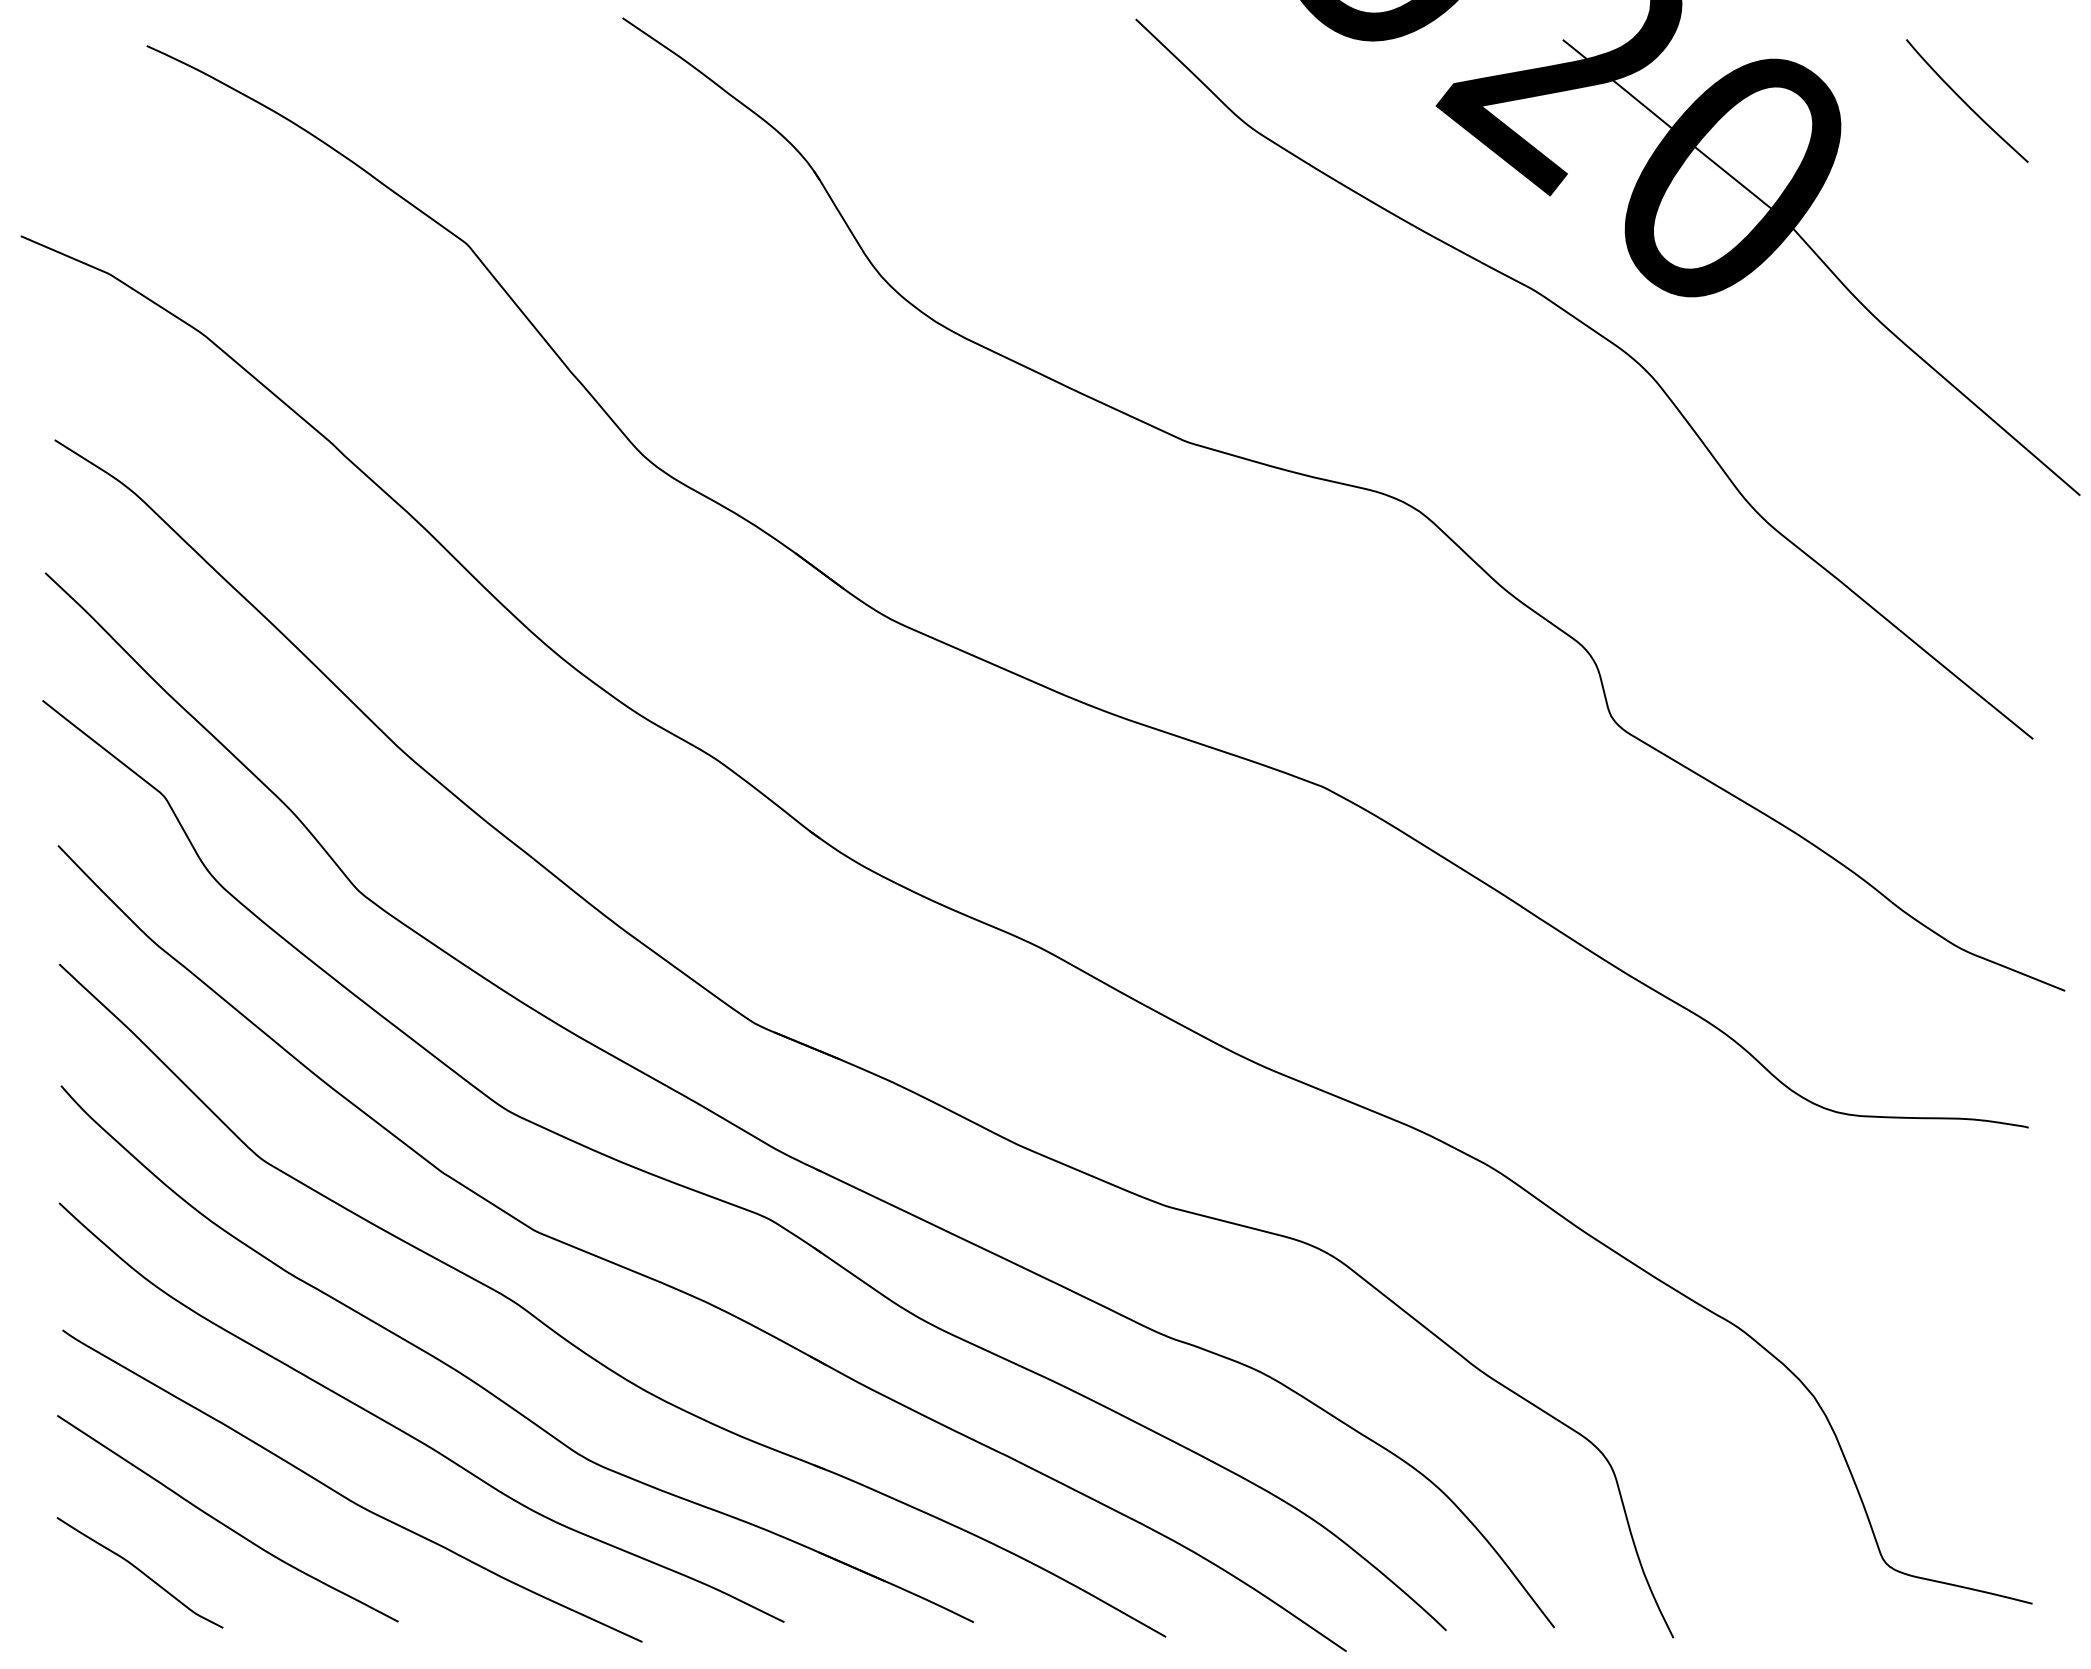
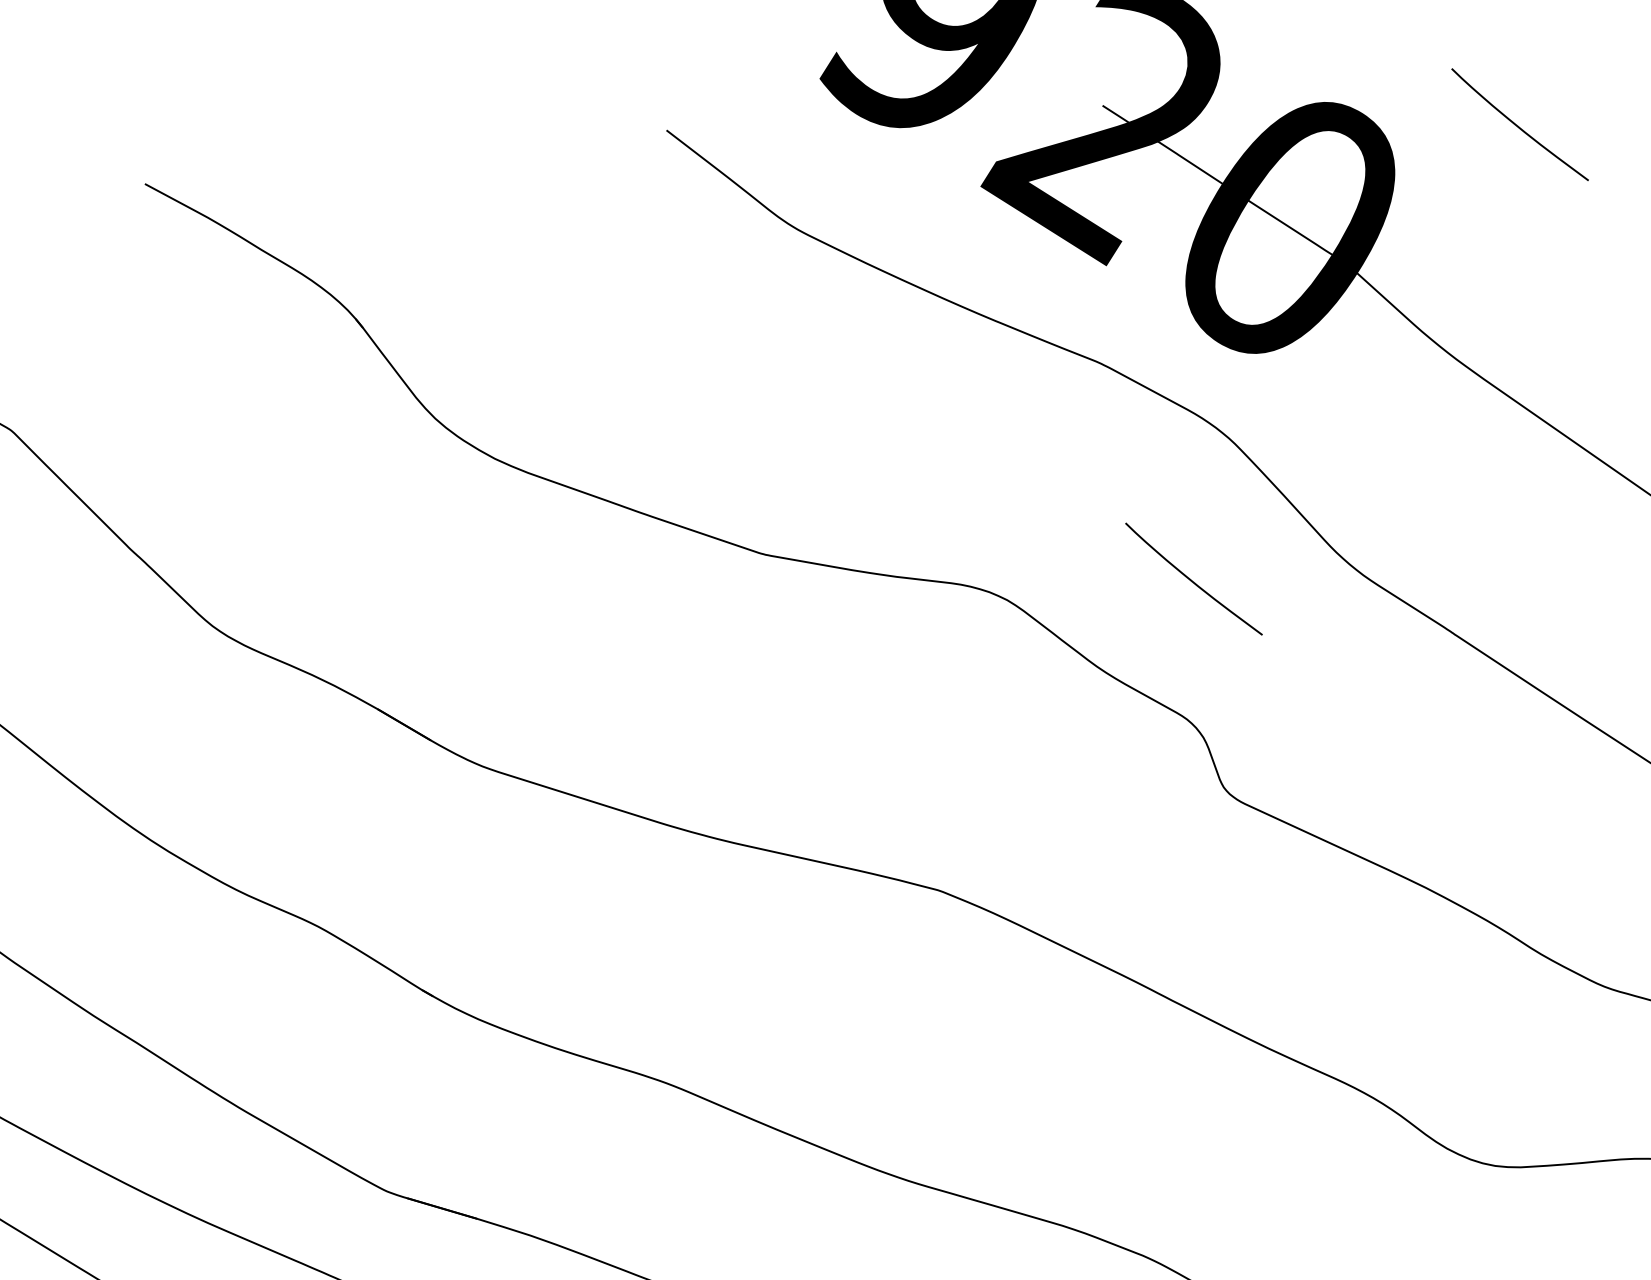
curve: (1601, 510) -> (1192, 579), added

